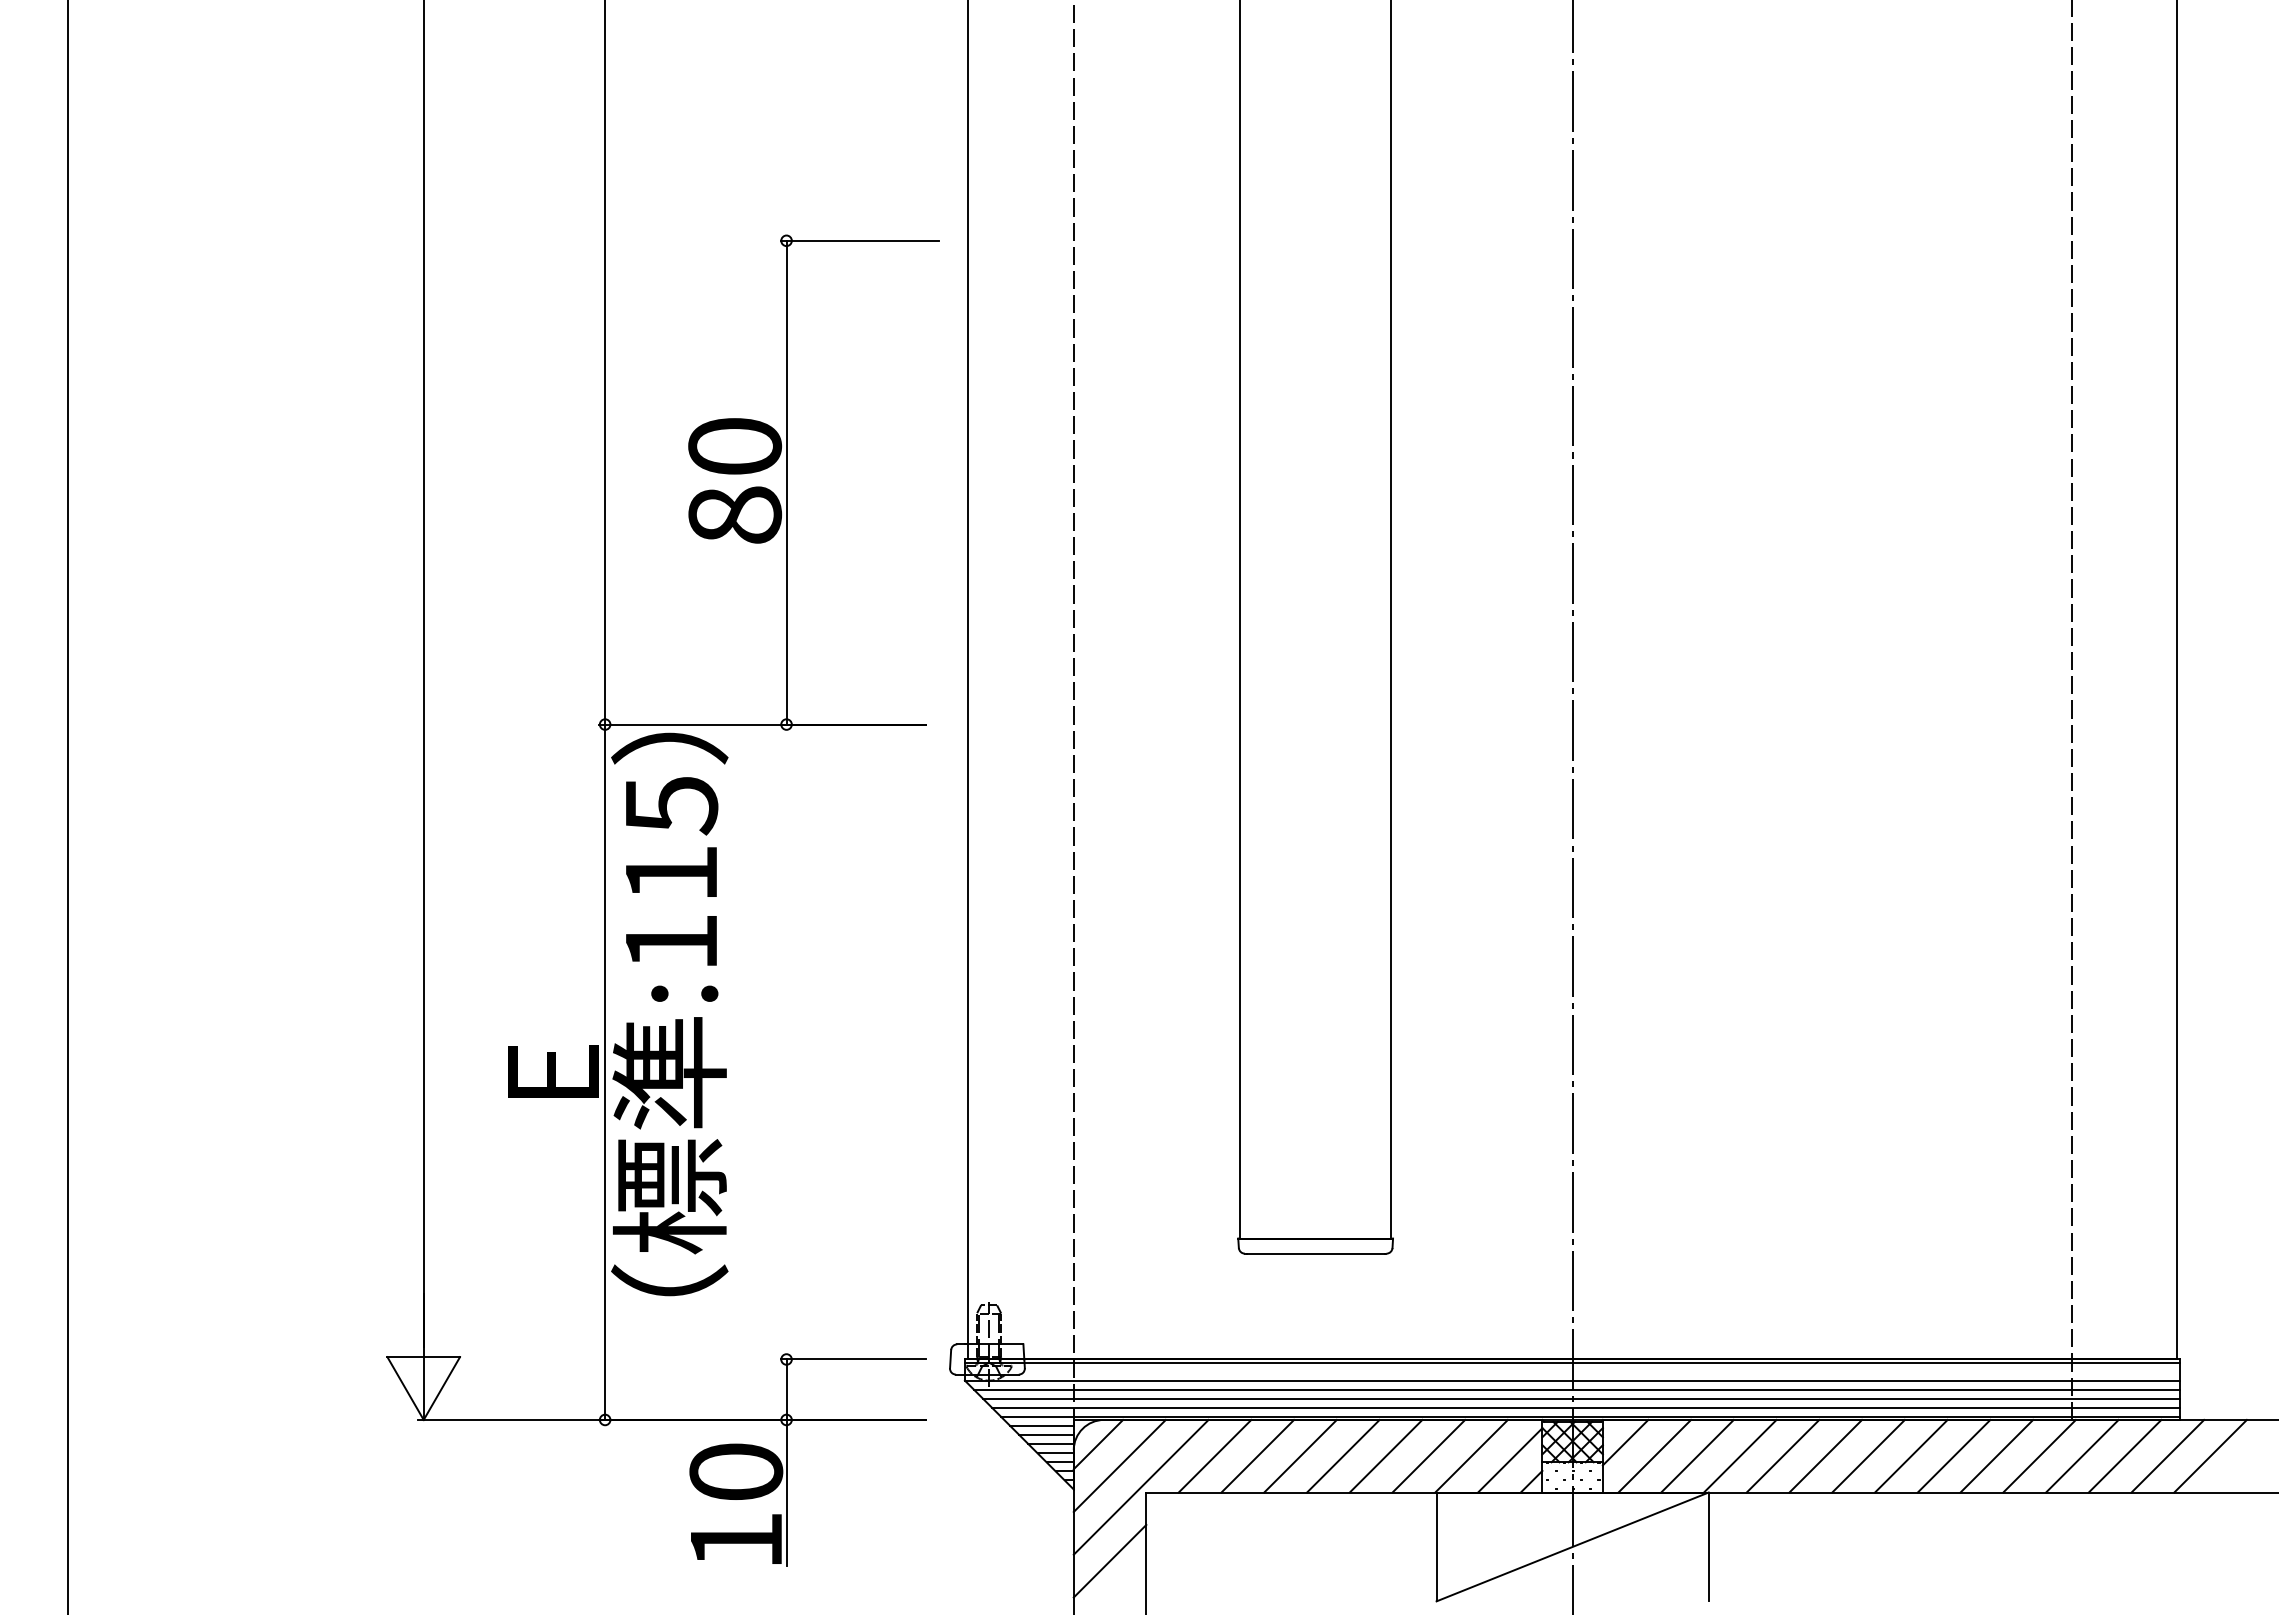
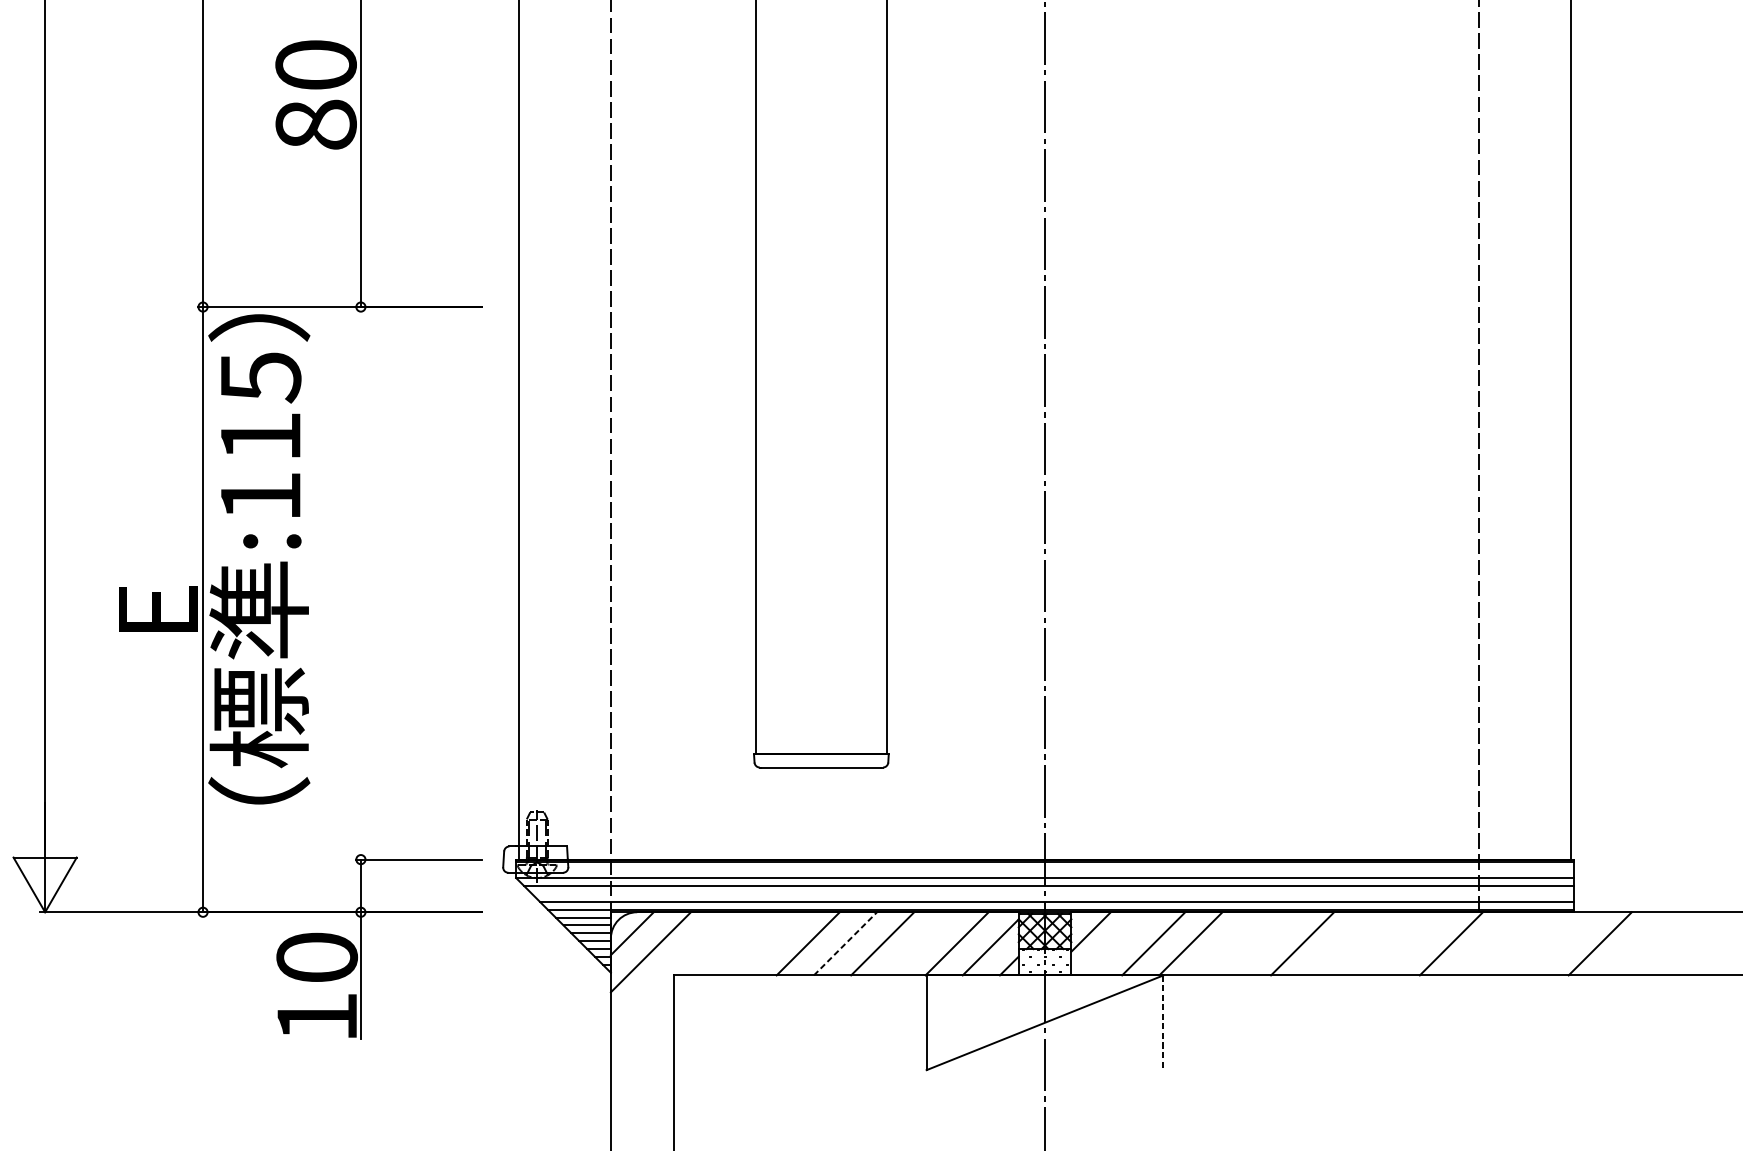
line: (1581, 1398) -> (1052, 893), removed
line: (1214, 1455) -> (733, 943), removed
line: (1257, 1455) -> (770, 943), removed
line: (1343, 1455) -> (845, 943), solid -> dashed
line: (1428, 1455) -> (919, 943), removed
line: (1654, 1455) -> (1116, 943), removed
line: (1782, 1455) -> (1227, 943), removed
line: (1825, 1455) -> (1265, 943), removed
line: (1911, 1455) -> (1339, 943), removed
line: (1953, 1455) -> (1376, 943), removed
line: (1996, 1455) -> (1413, 943), removed
line: (2082, 1455) -> (1488, 943), removed
line: (2124, 1455) -> (1525, 943), removed
line: (2167, 1455) -> (1562, 943), removed
line: (1140, 1486) -> (668, 970), removed
line: (1708, 1547) -> (1163, 1023), solid -> dashed
line: (1109, 1560) -> (641, 1034), removed

